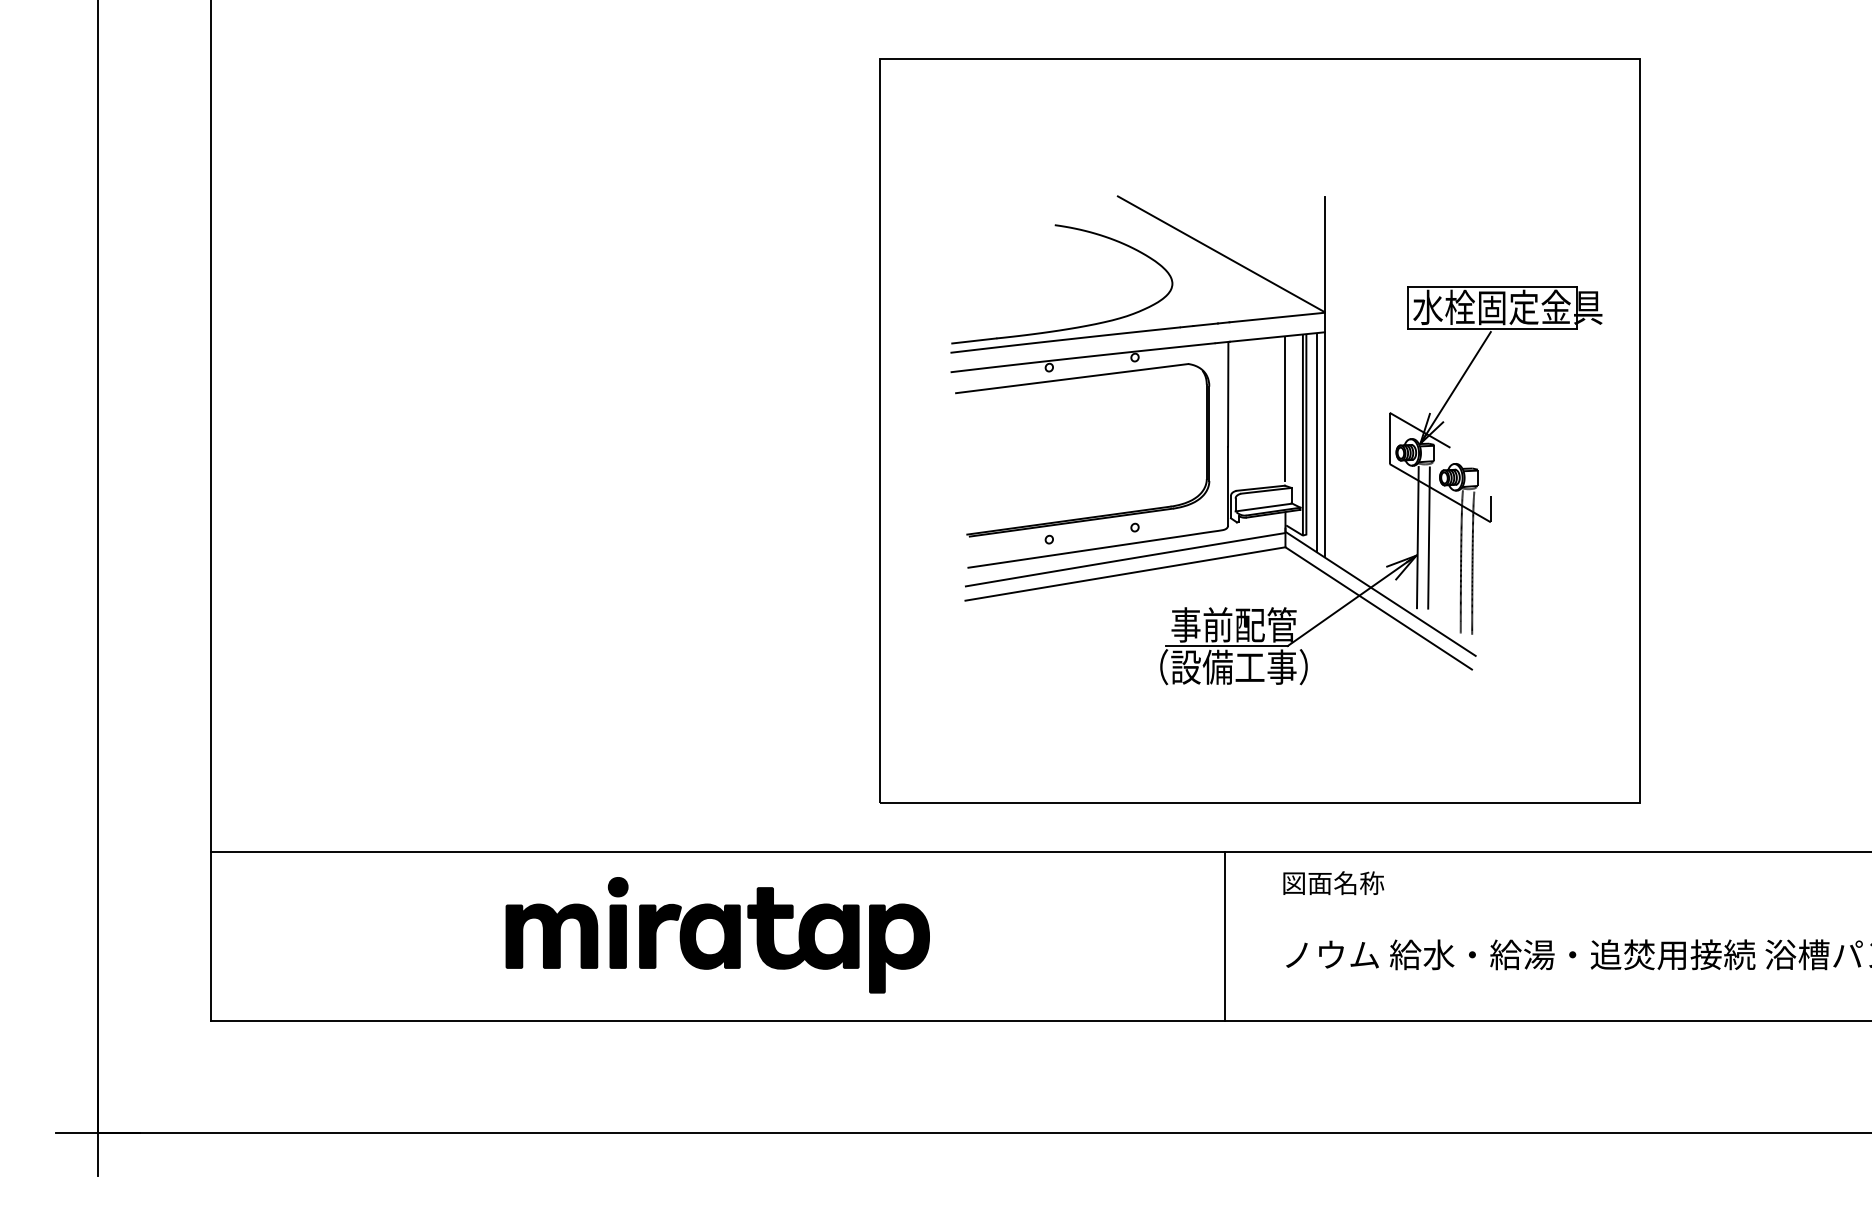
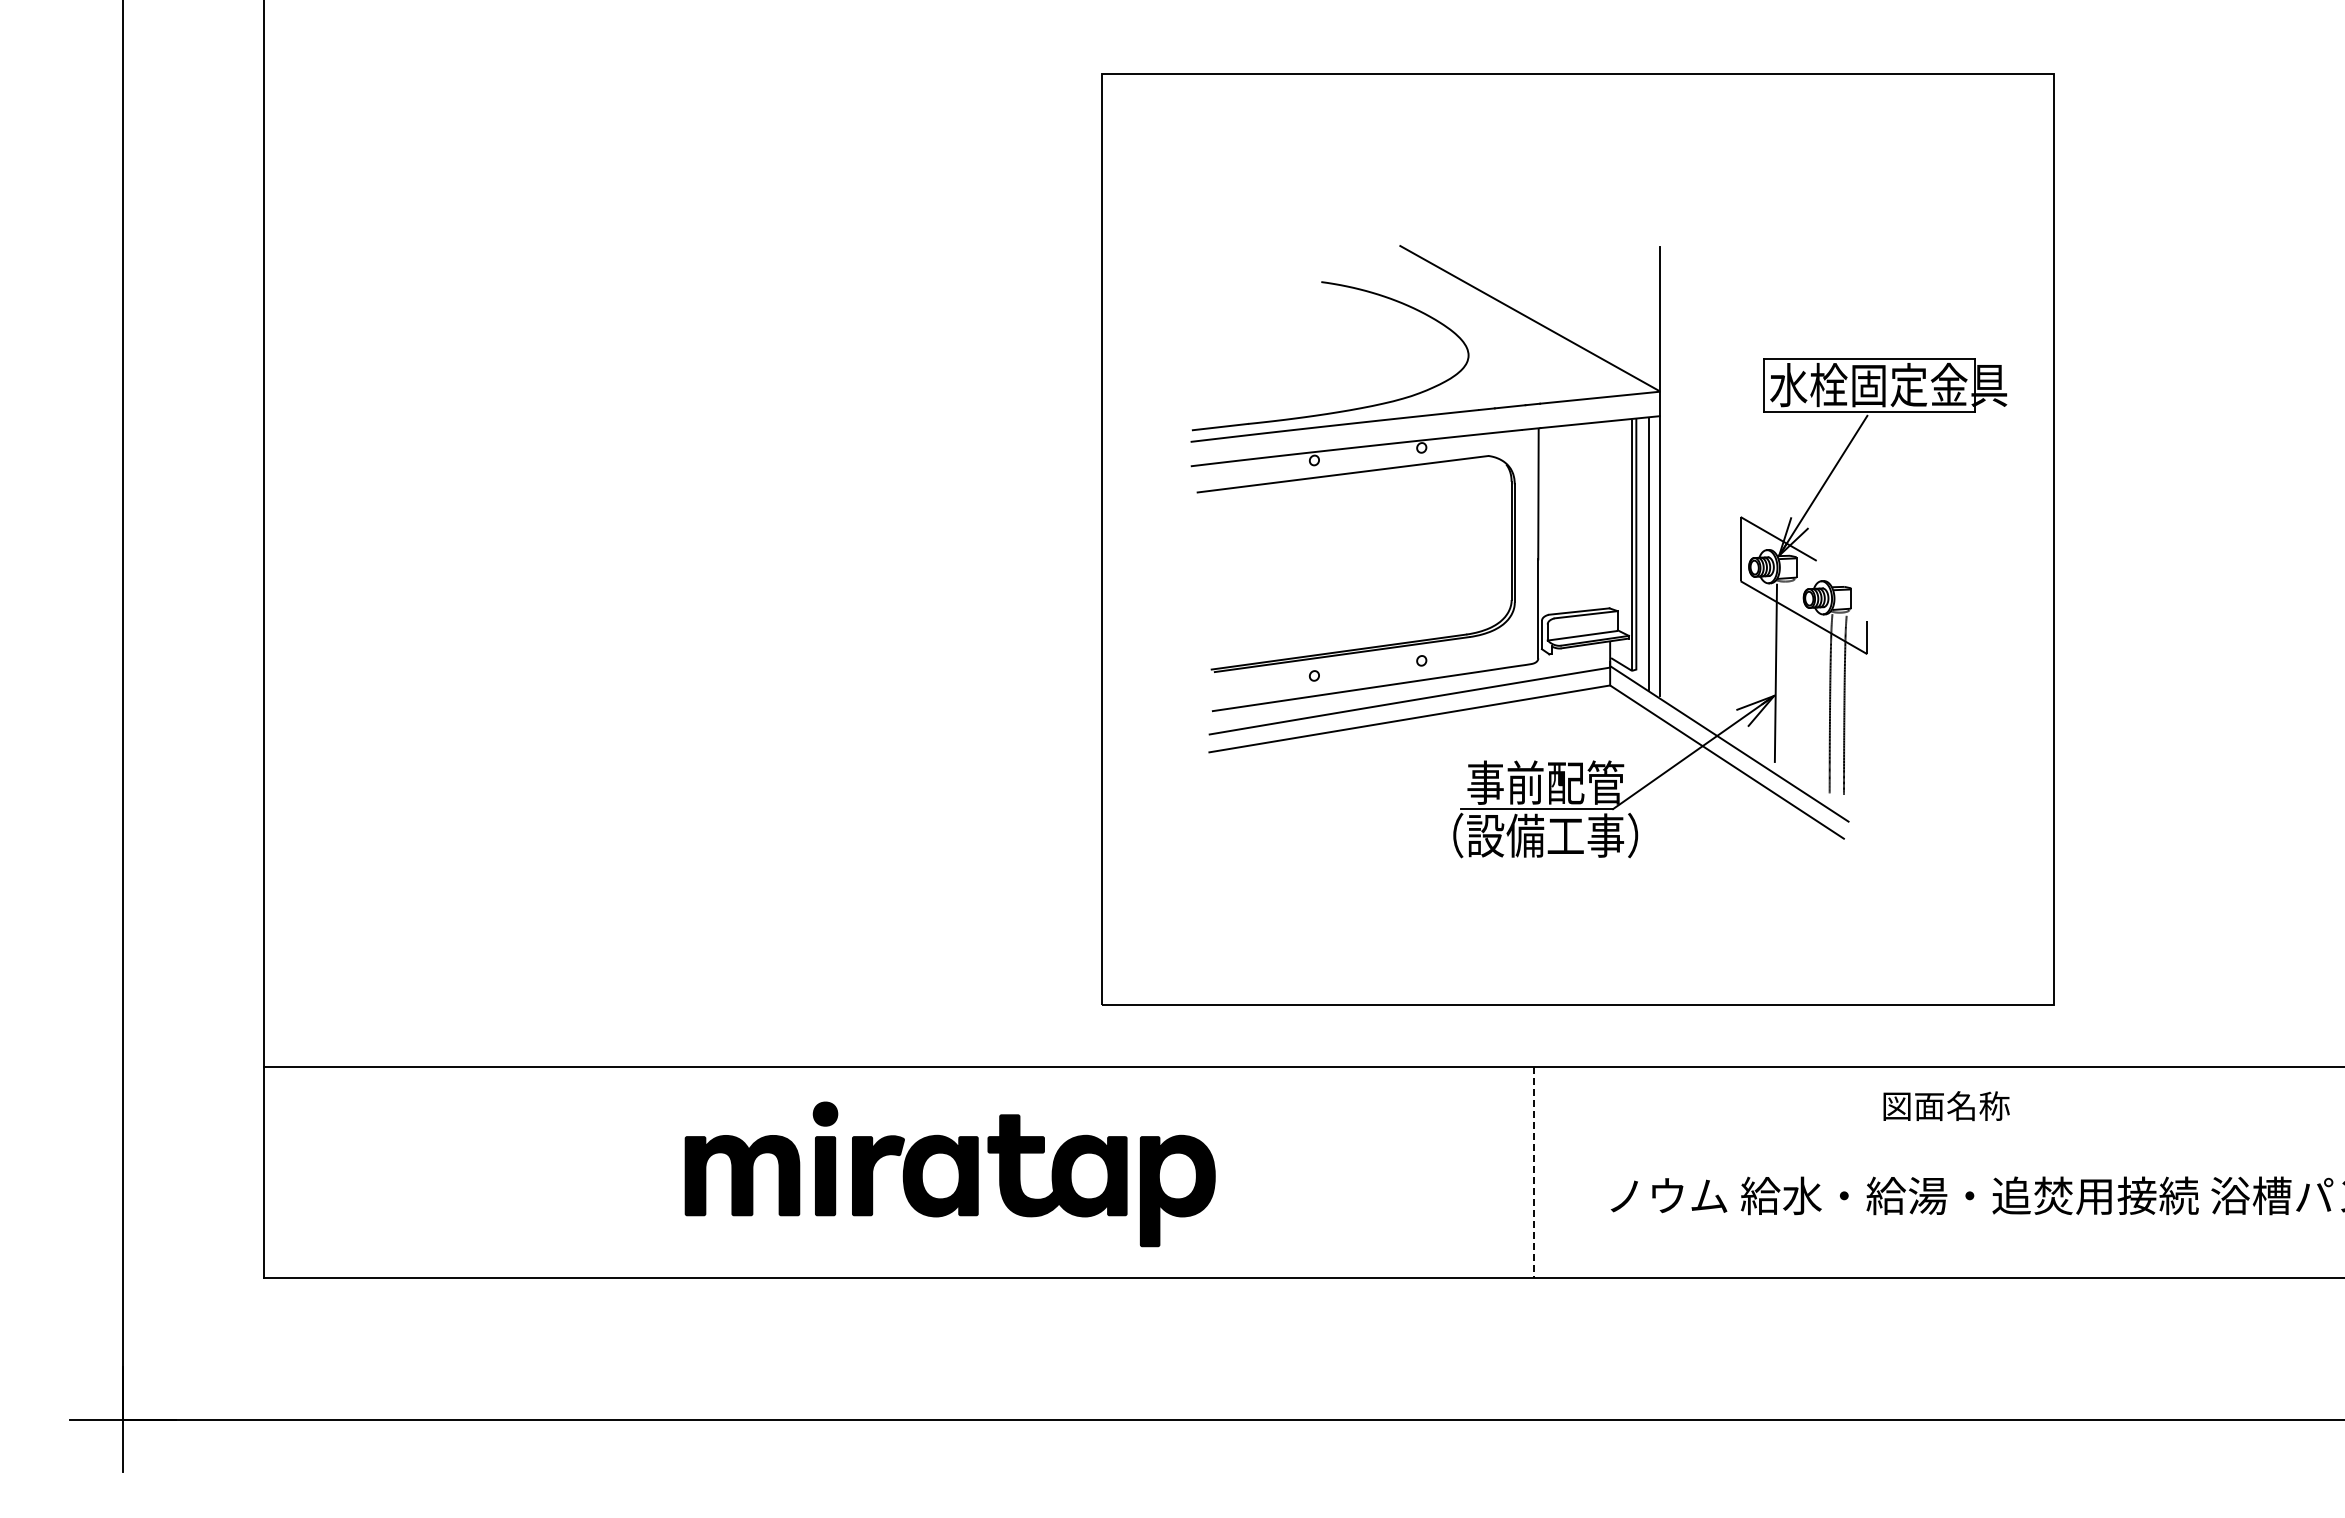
line: (1285, 408) -> (1610, 511), removed
line: (1428, 541) -> (1789, 678), removed
text: (1333, 883) -> (1946, 1106), moved
part: (717, 935) -> (949, 1174), moved
line: (1225, 936) -> (1534, 1172), solid -> dashed

